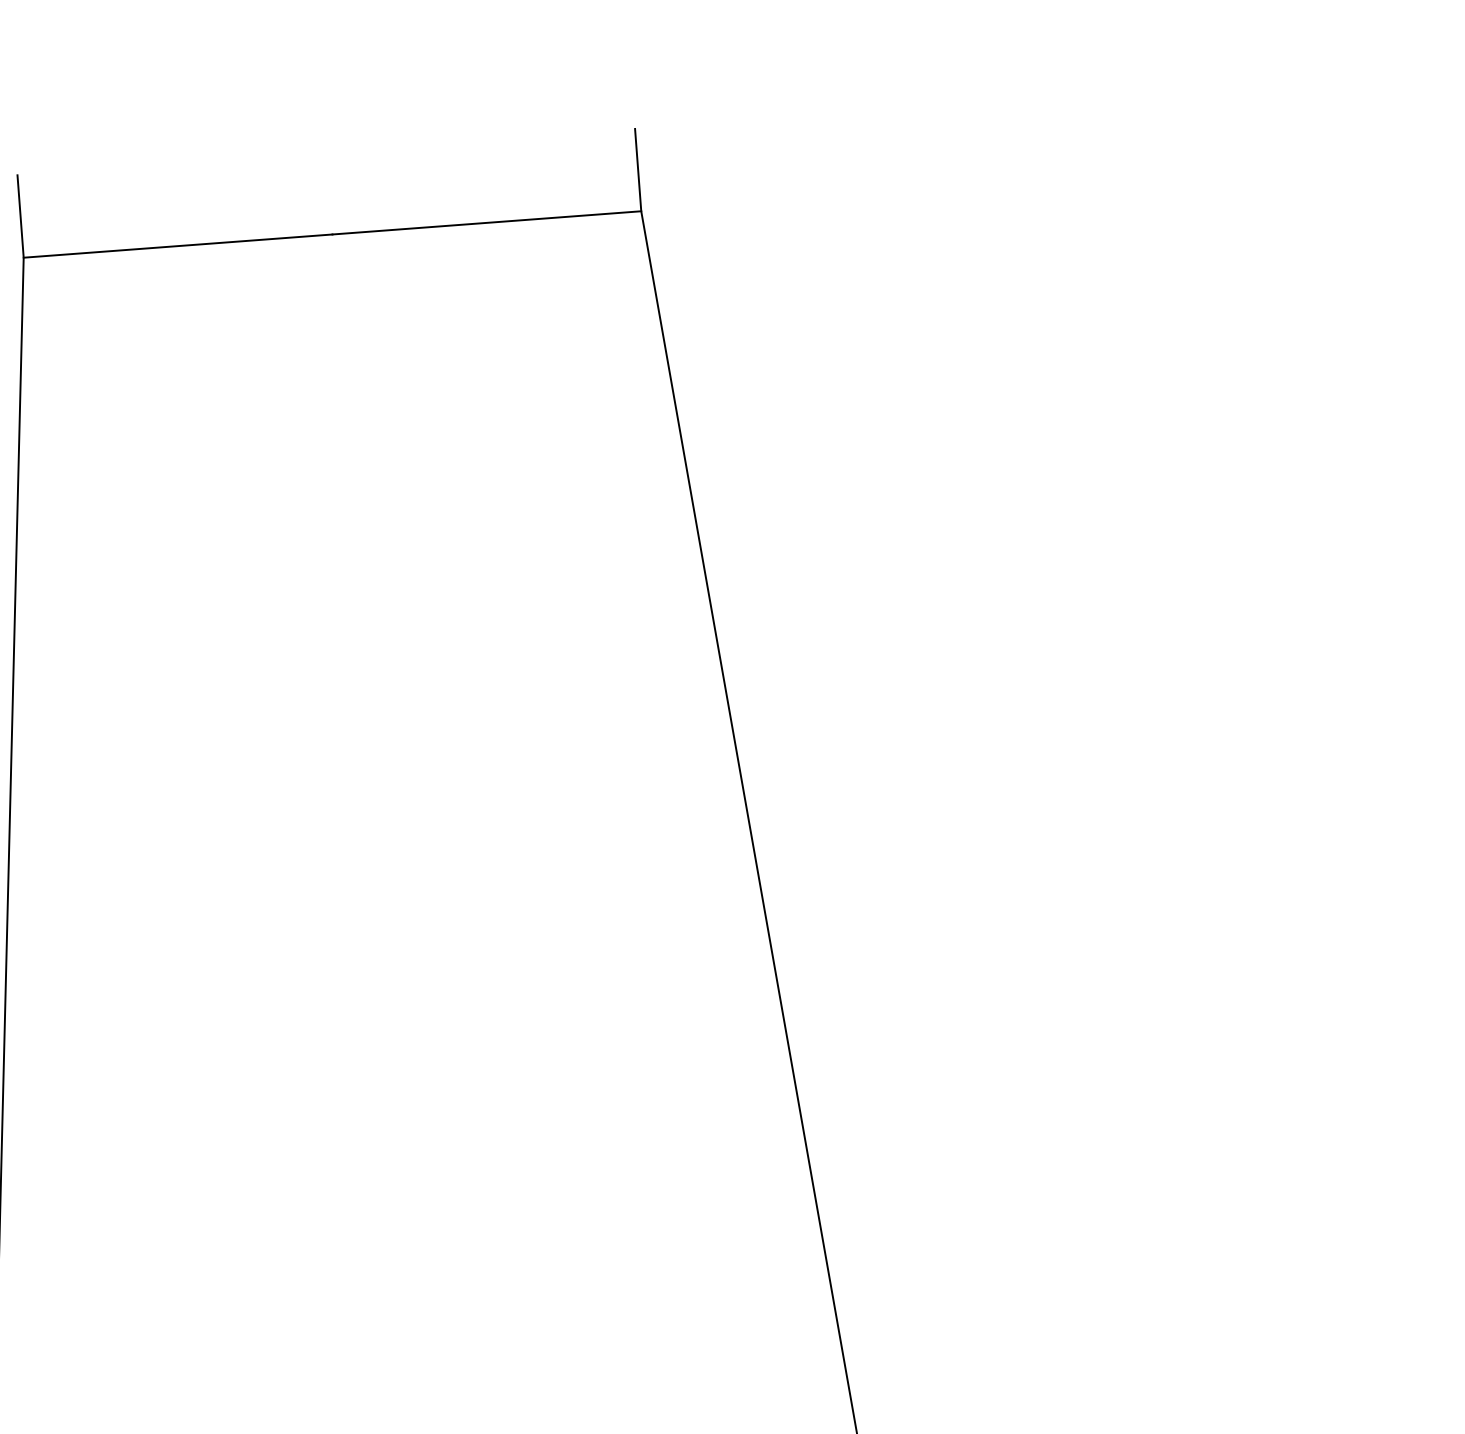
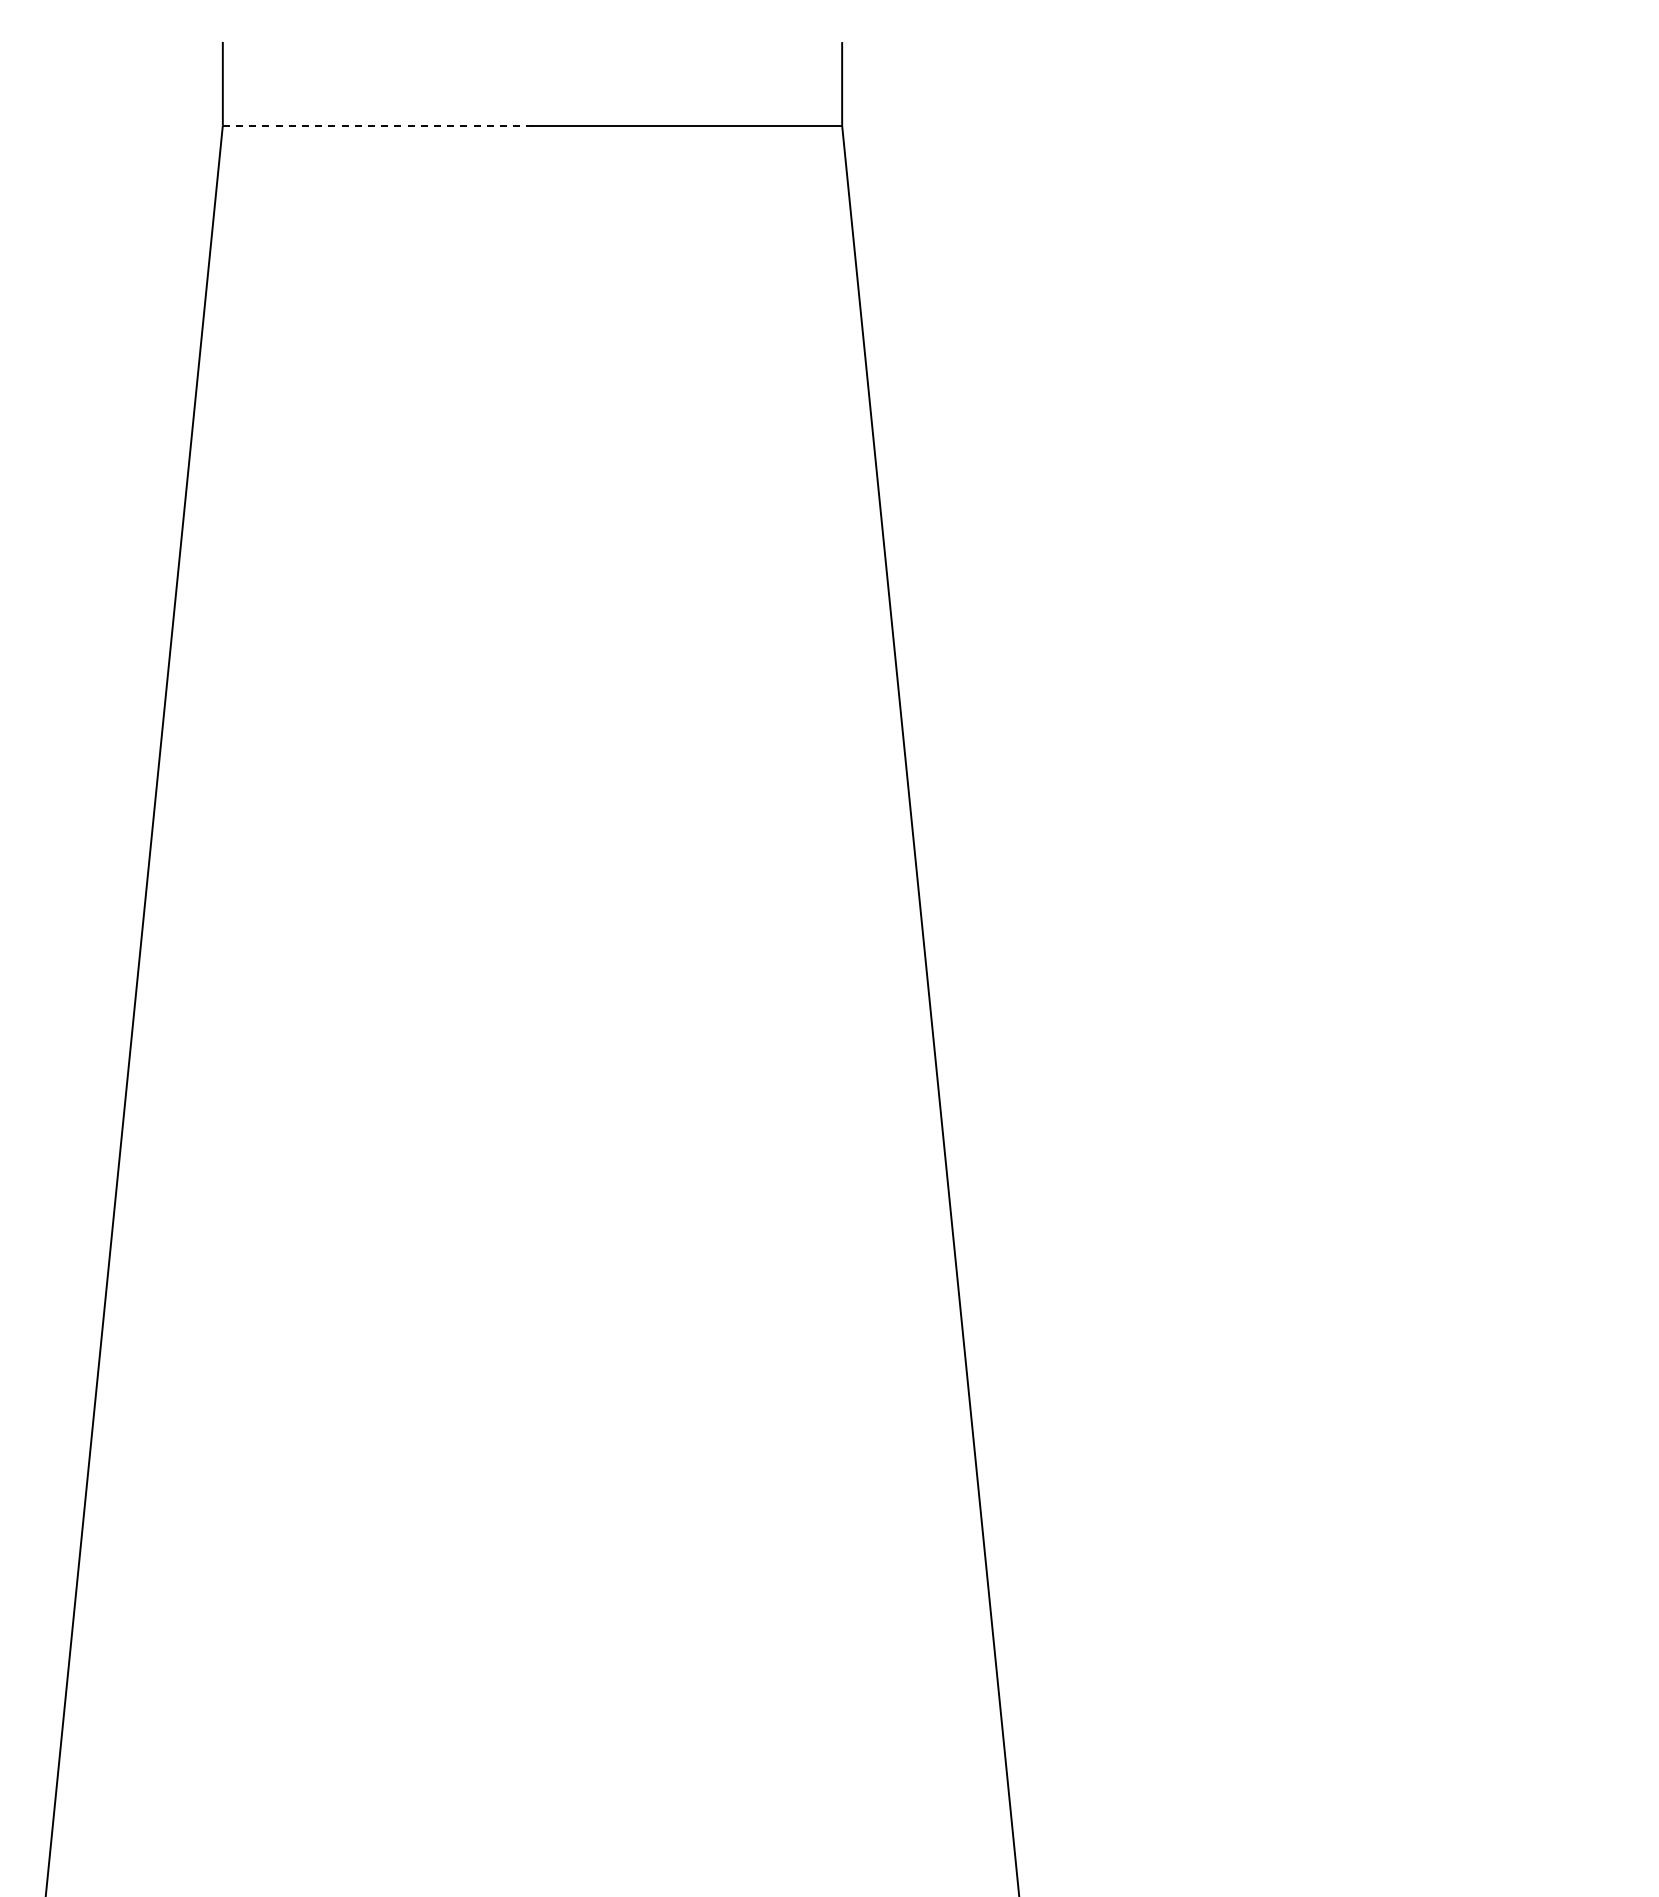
line: (177, 246) -> (377, 125), solid -> dashed

